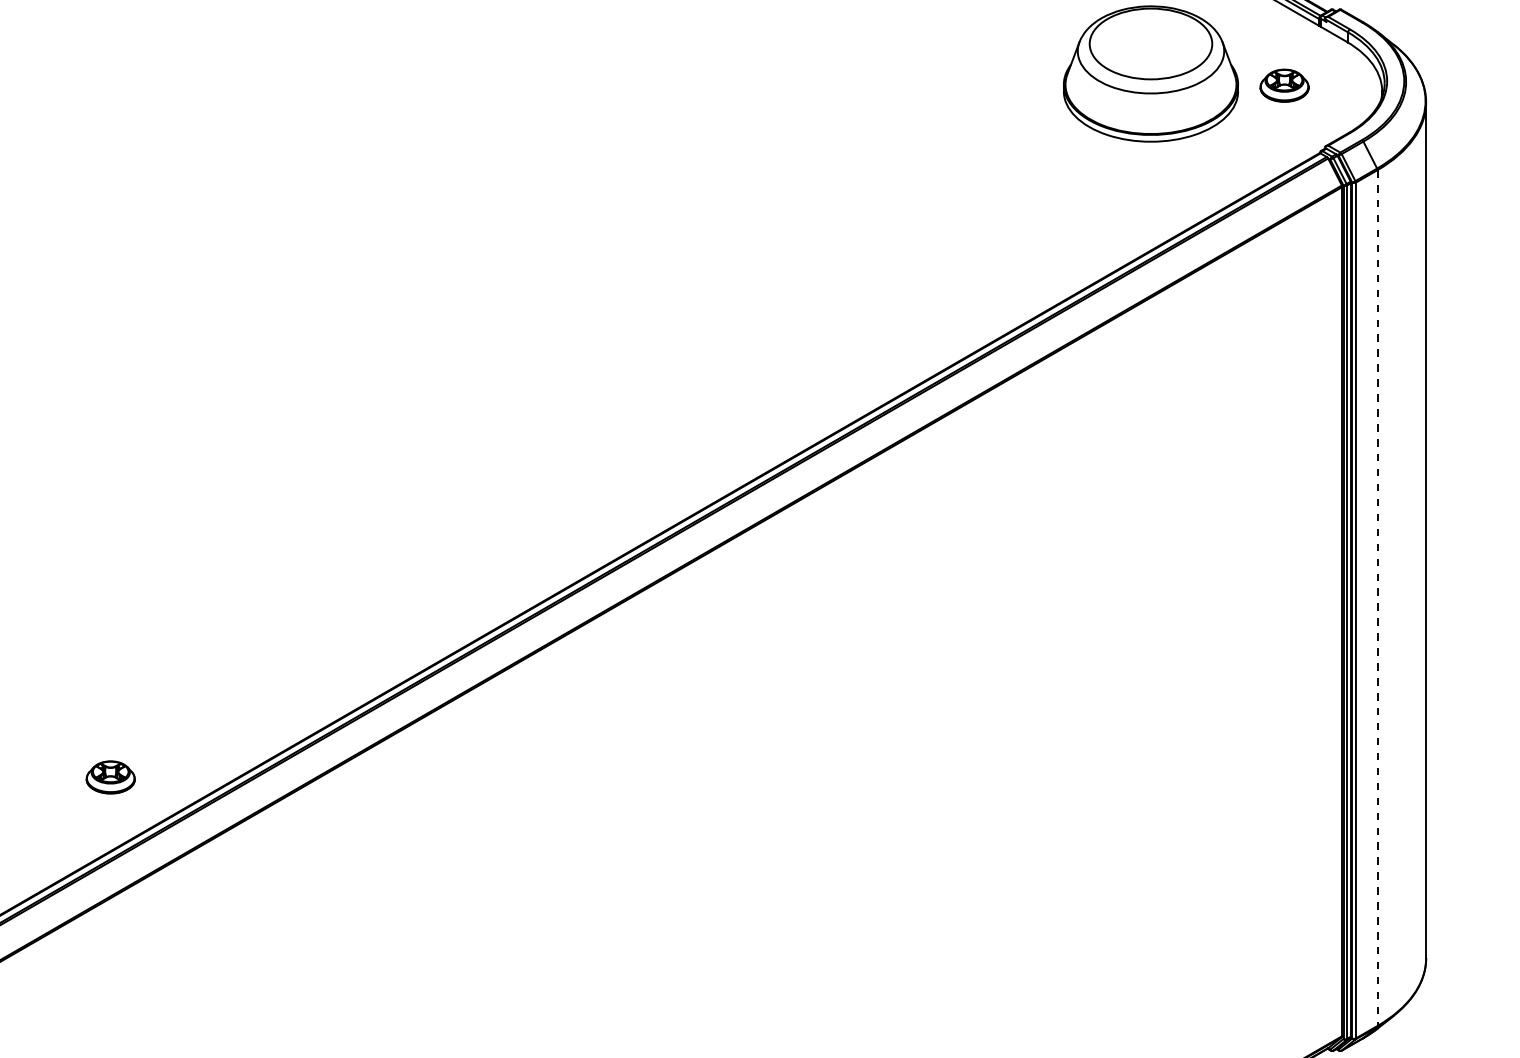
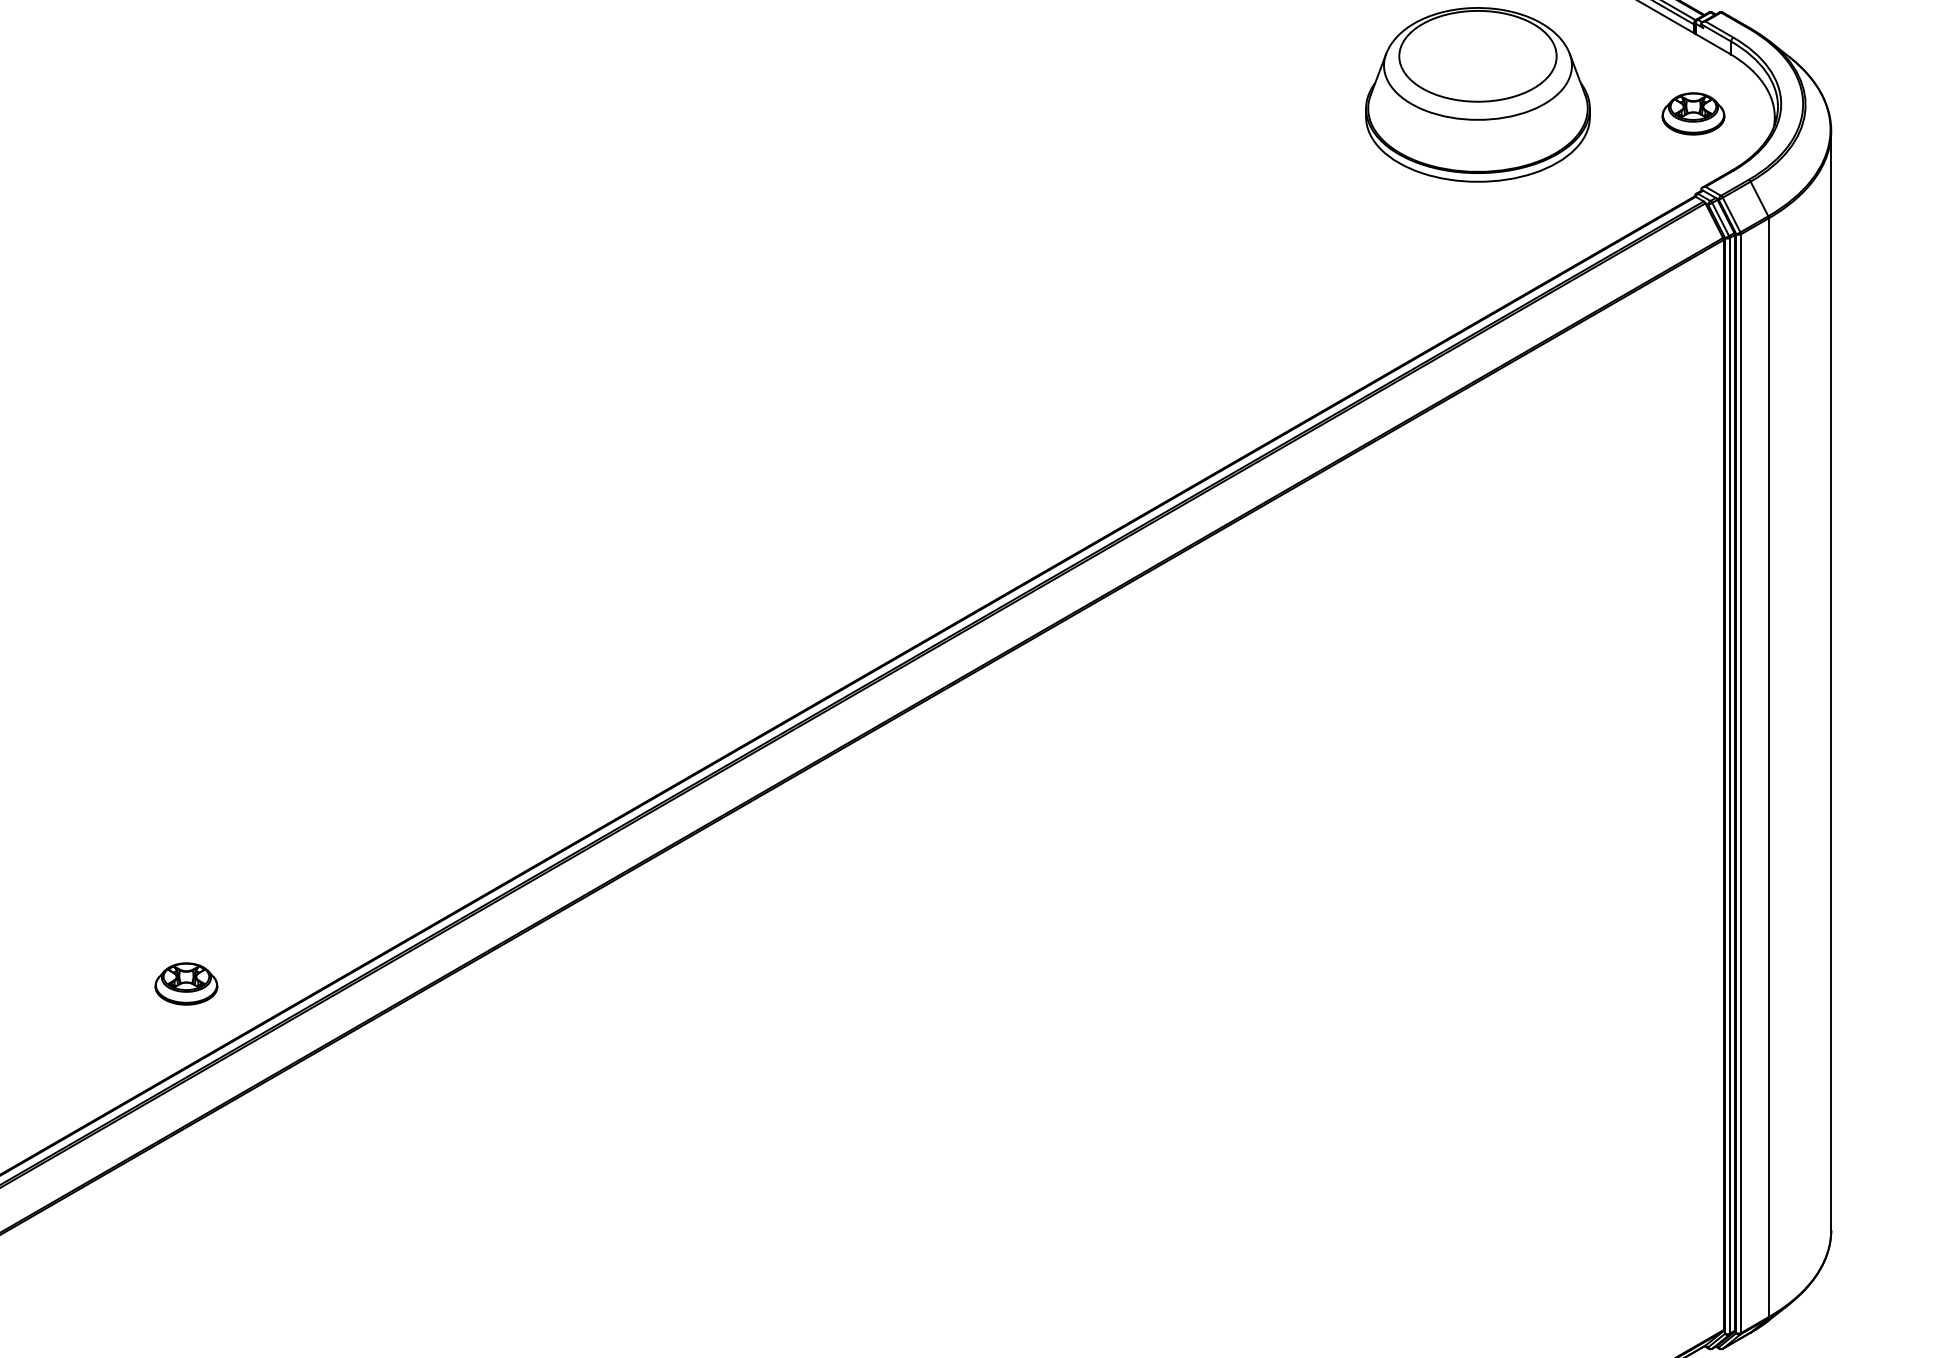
part: (1284, 85) -> (1693, 113), moved
line: (1377, 598) -> (1768, 768), dashed -> solid
part: (110, 777) -> (186, 983), moved

